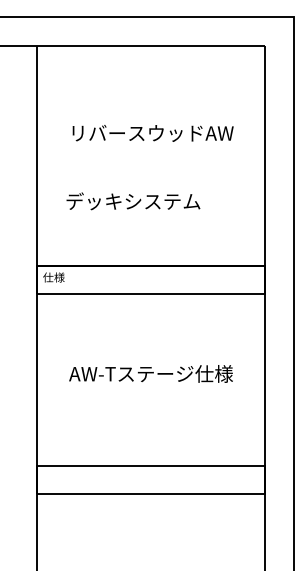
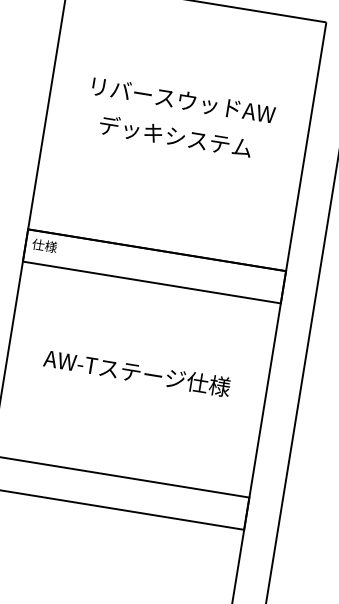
text: (133, 201) -> (175, 136), moved

